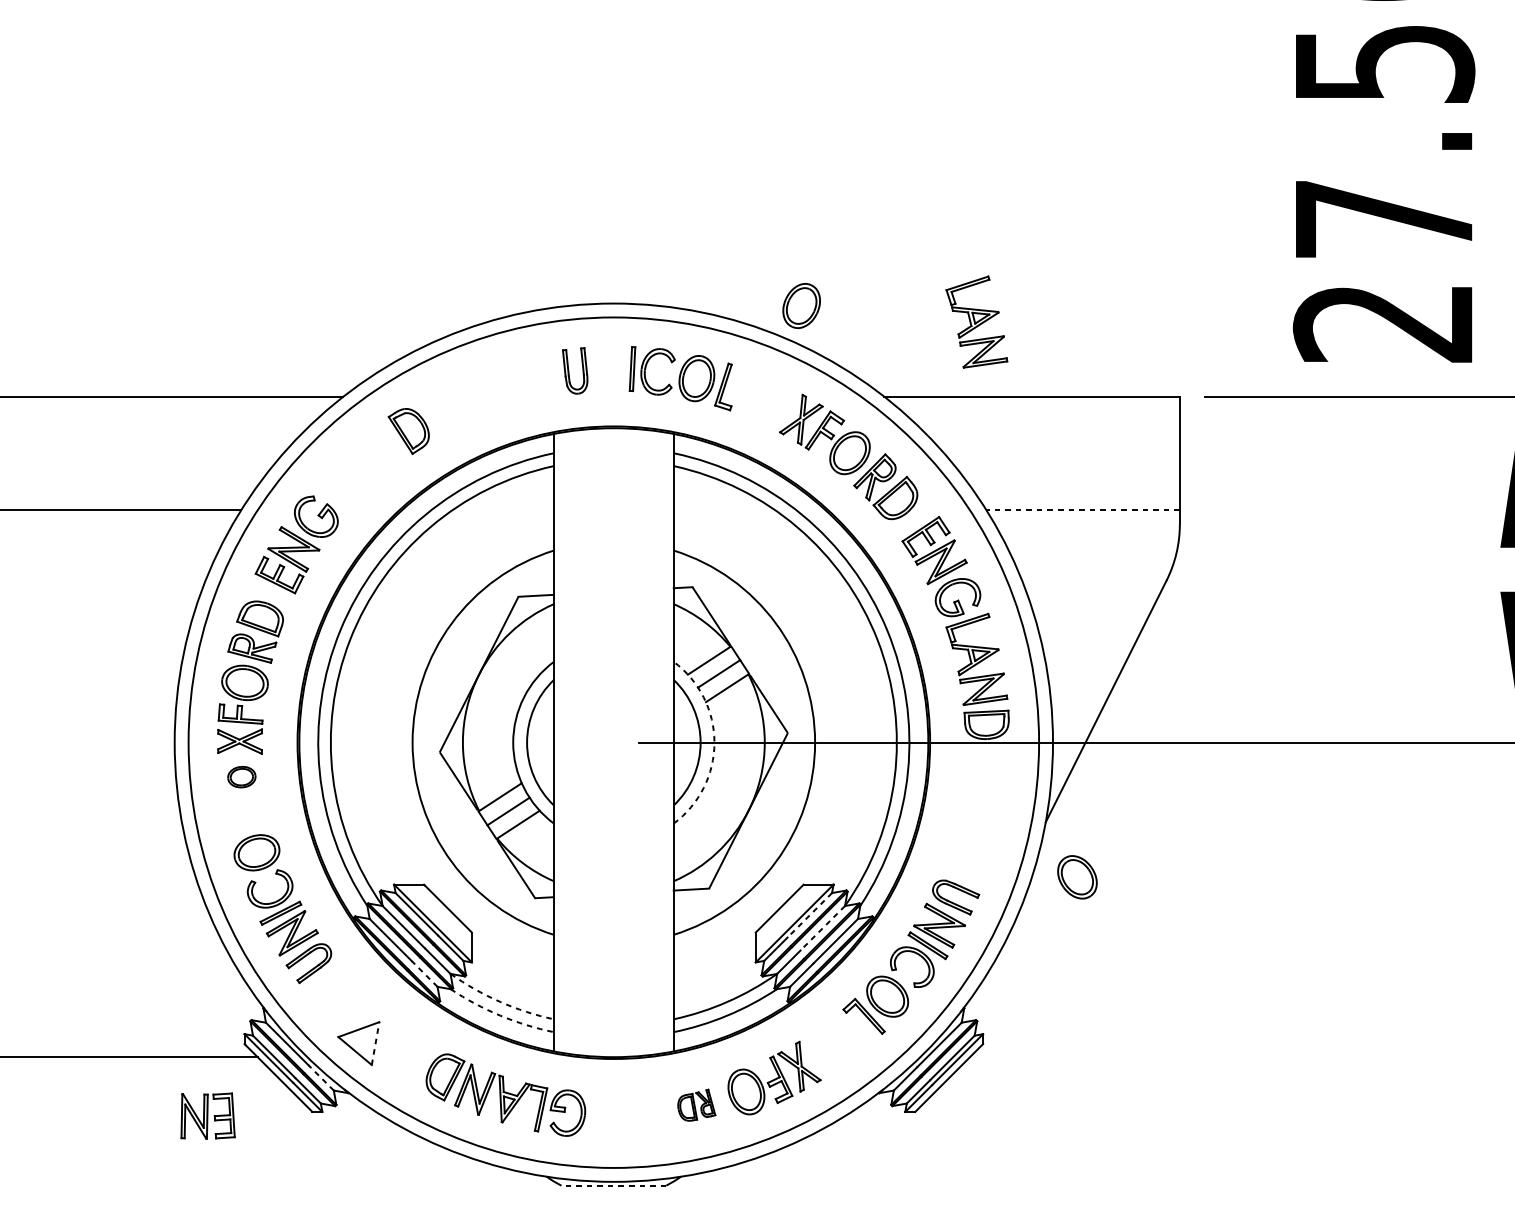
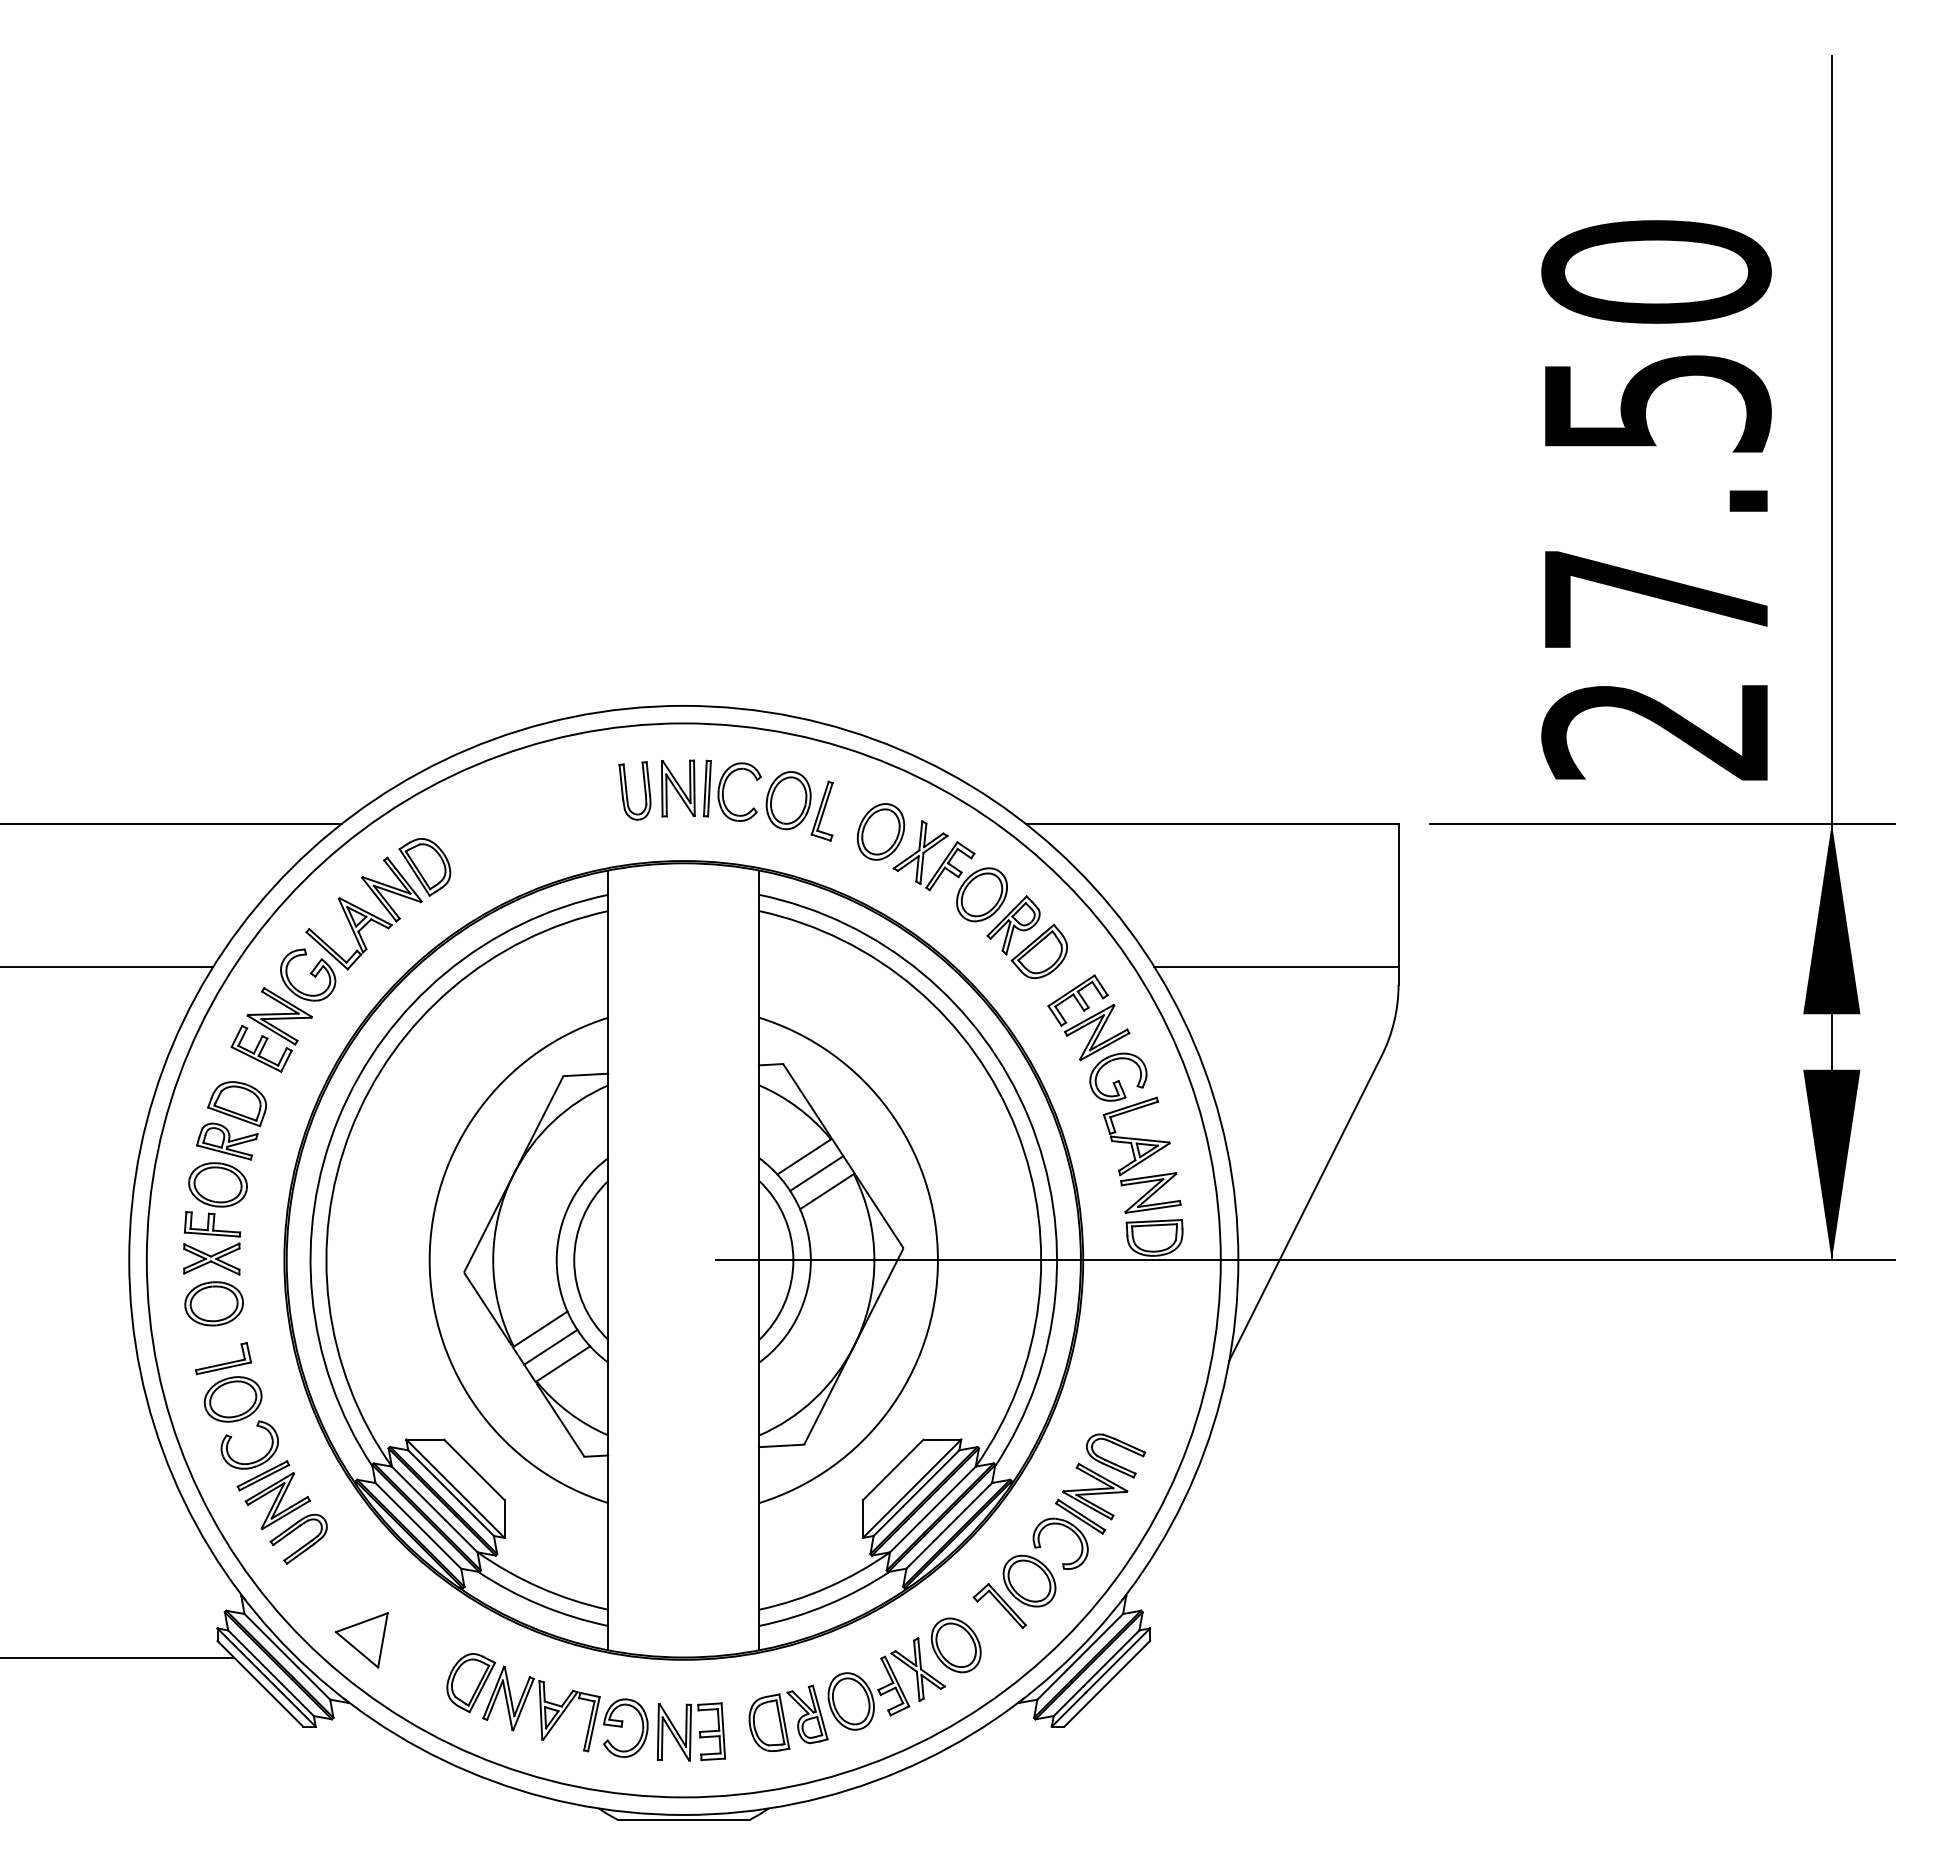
part: (801, 305) -> (880, 831), moved
part: (976, 321) -> (1141, 728), removed
part: (609, 369) -> (678, 788), added
part: (360, 467) -> (363, 913), added
line: (1082, 509) -> (1275, 966), dashed -> solid
arc: (714, 742) -> (810, 1260), dashed -> solid
part: (241, 776) -> (213, 1303), size x1.67
part: (249, 820) -> (223, 1358), added
part: (1076, 877) -> (955, 1645), moved
line: (809, 915) -> (931, 1478), dashed -> solid
line: (822, 928) -> (947, 1494), dashed -> solid
line: (425, 974) -> (445, 1552), dashed -> solid
arc: (500, 1001) -> (540, 1587), dashed -> solid
arc: (500, 1015) -> (540, 1605), dashed -> solid
line: (375, 1043) -> (382, 1640), dashed -> solid
line: (321, 1077) -> (314, 1683), dashed -> solid
part: (696, 1104) -> (788, 1717), size x1.67
part: (208, 1115) -> (691, 1731), moved
line: (613, 1185) -> (683, 1819), dashed -> solid

